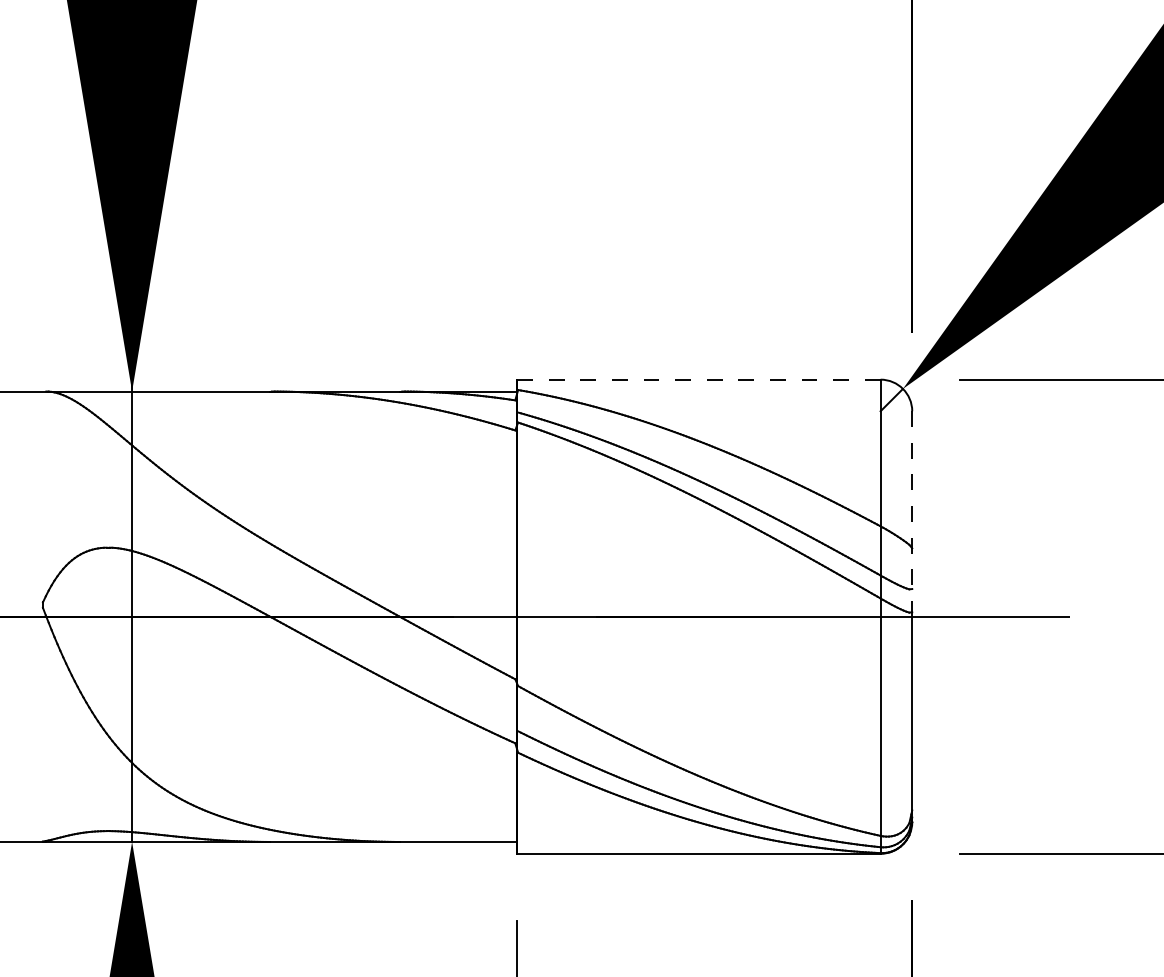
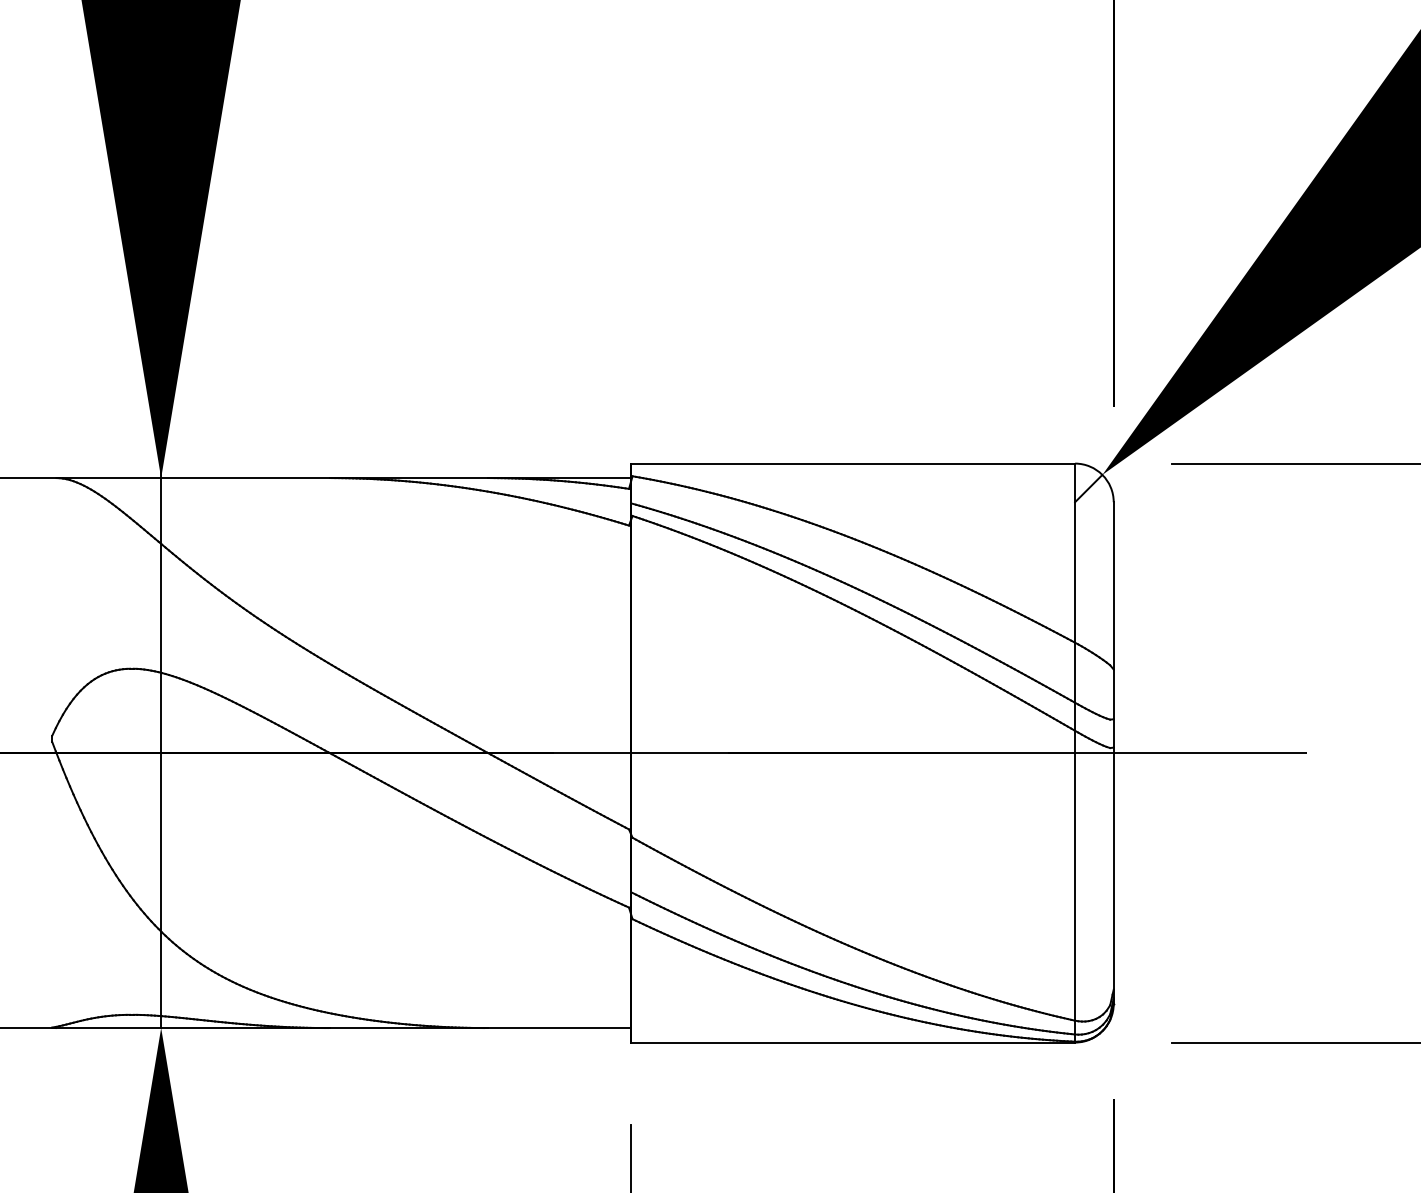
line: (698, 379) -> (852, 463), dashed -> solid
line: (912, 514) -> (1114, 628), dashed -> solid

